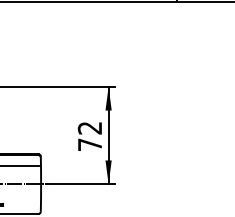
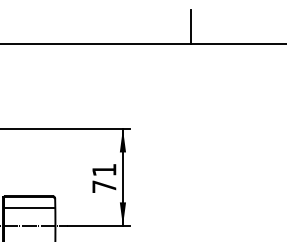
text: (90, 128) -> (104, 170), 72 -> 71

